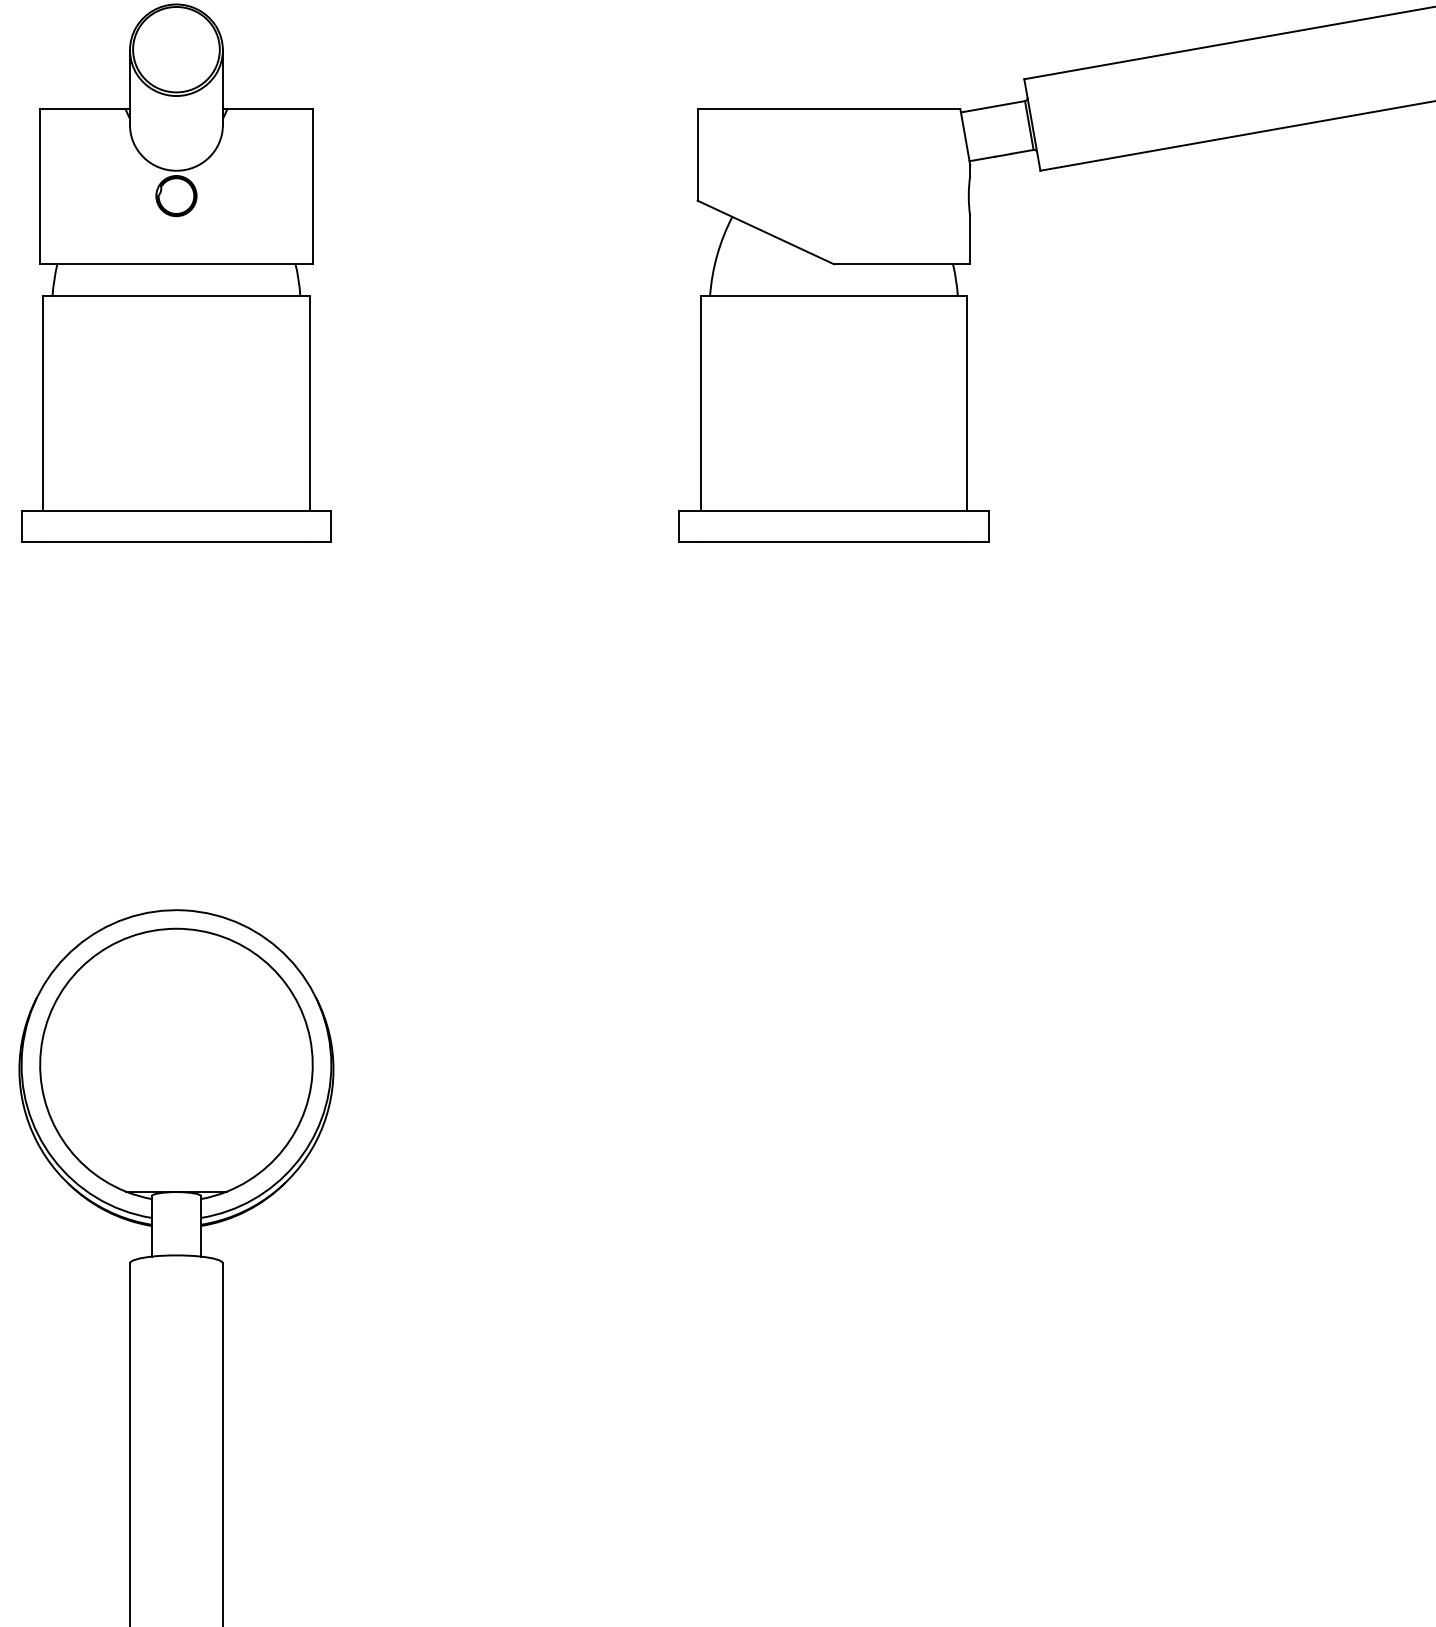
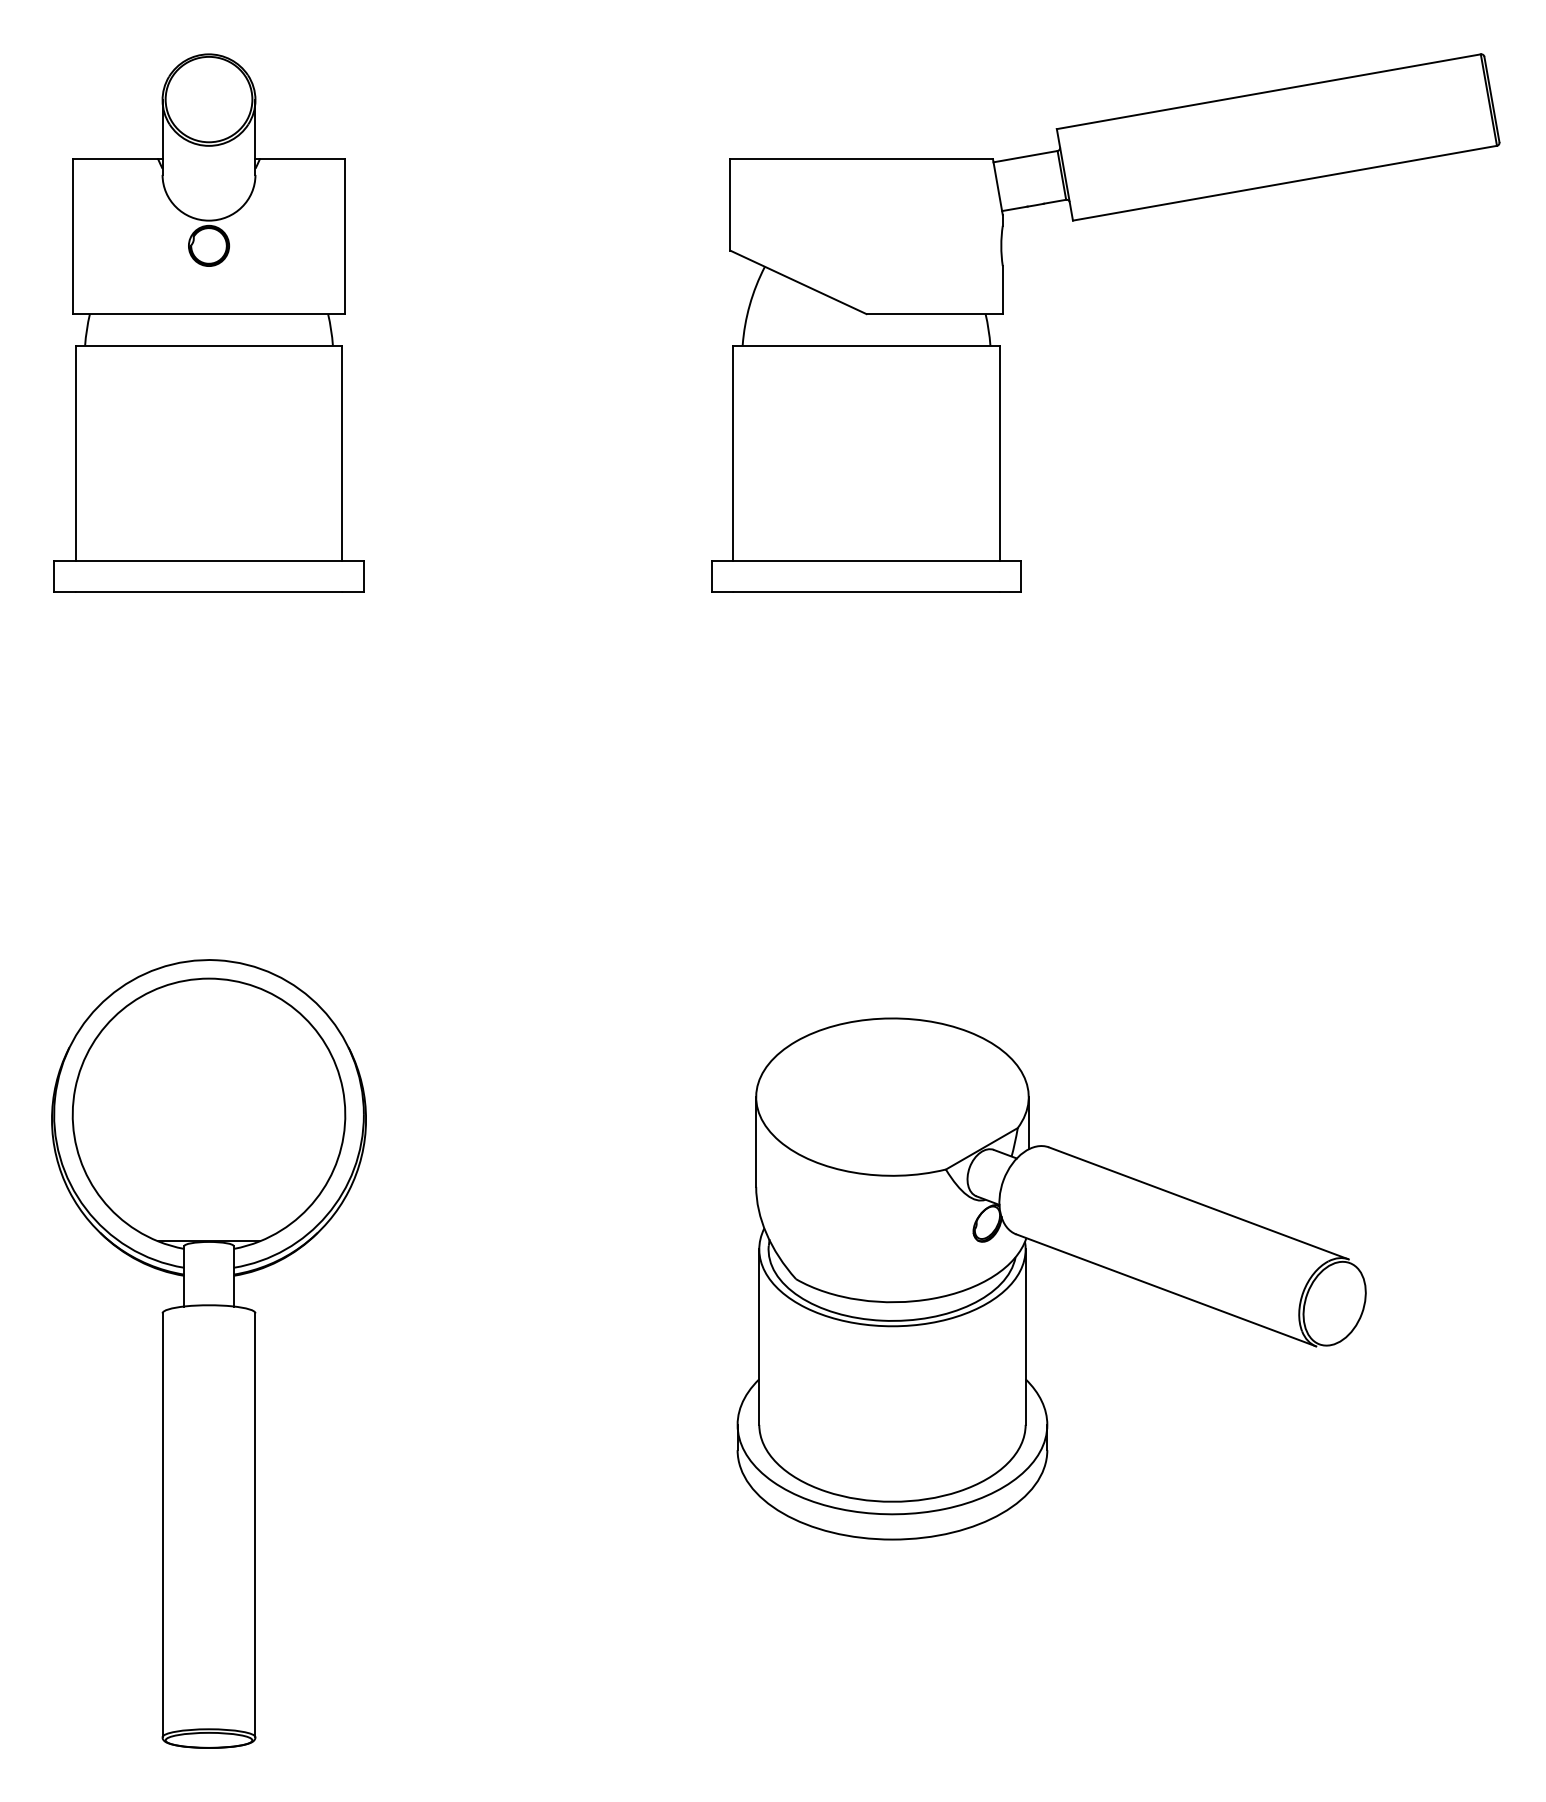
part: (993, 1228) -> (1026, 1278), added

